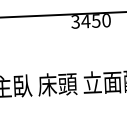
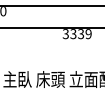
text: (95, 21) -> (80, 34), 3450 -> 3339

